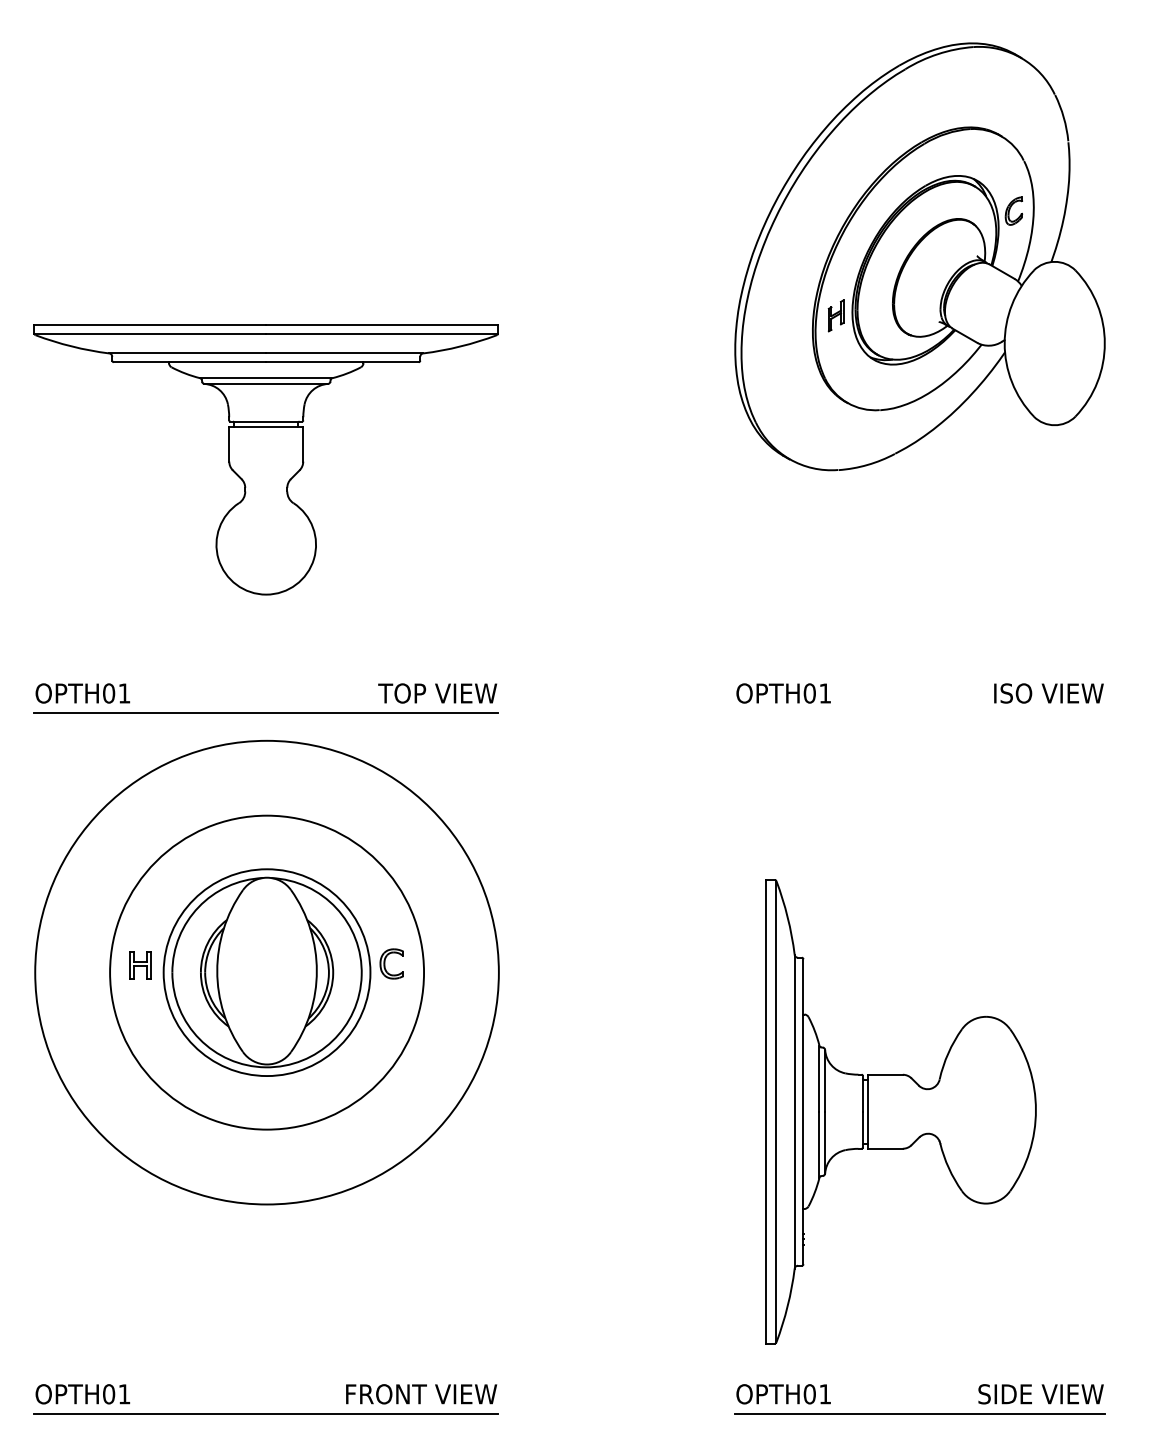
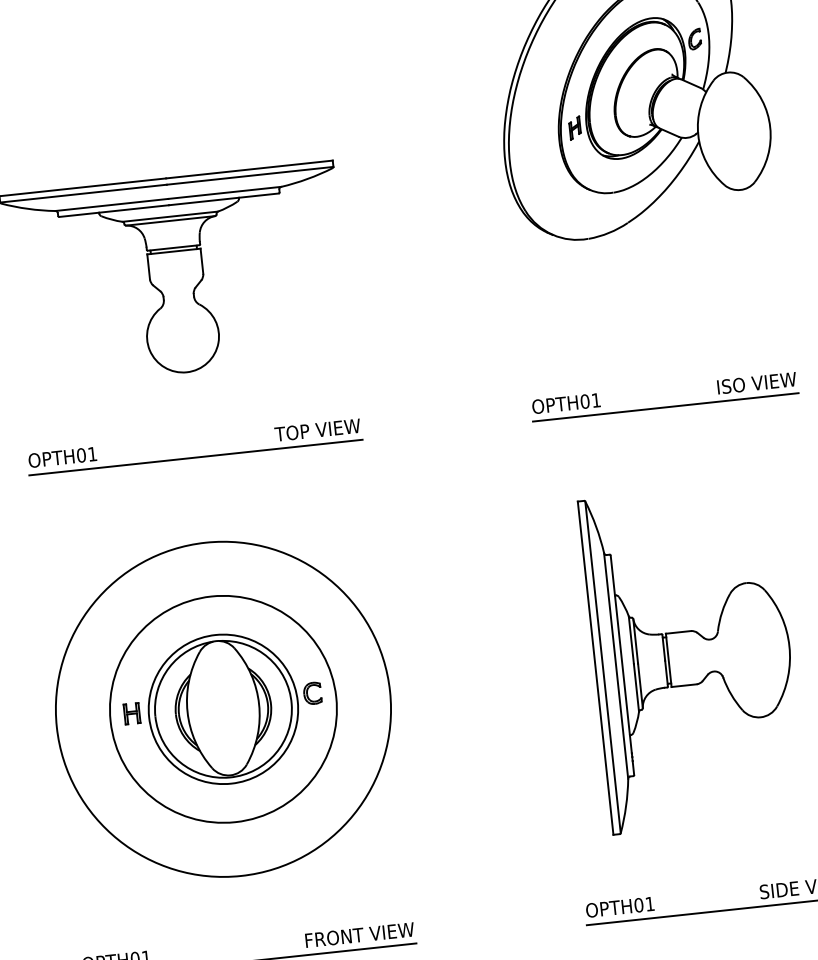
line: (919, 713) -> (665, 407), added
part: (266, 972) -> (223, 709), moved
part: (900, 1111) -> (692, 657), moved

